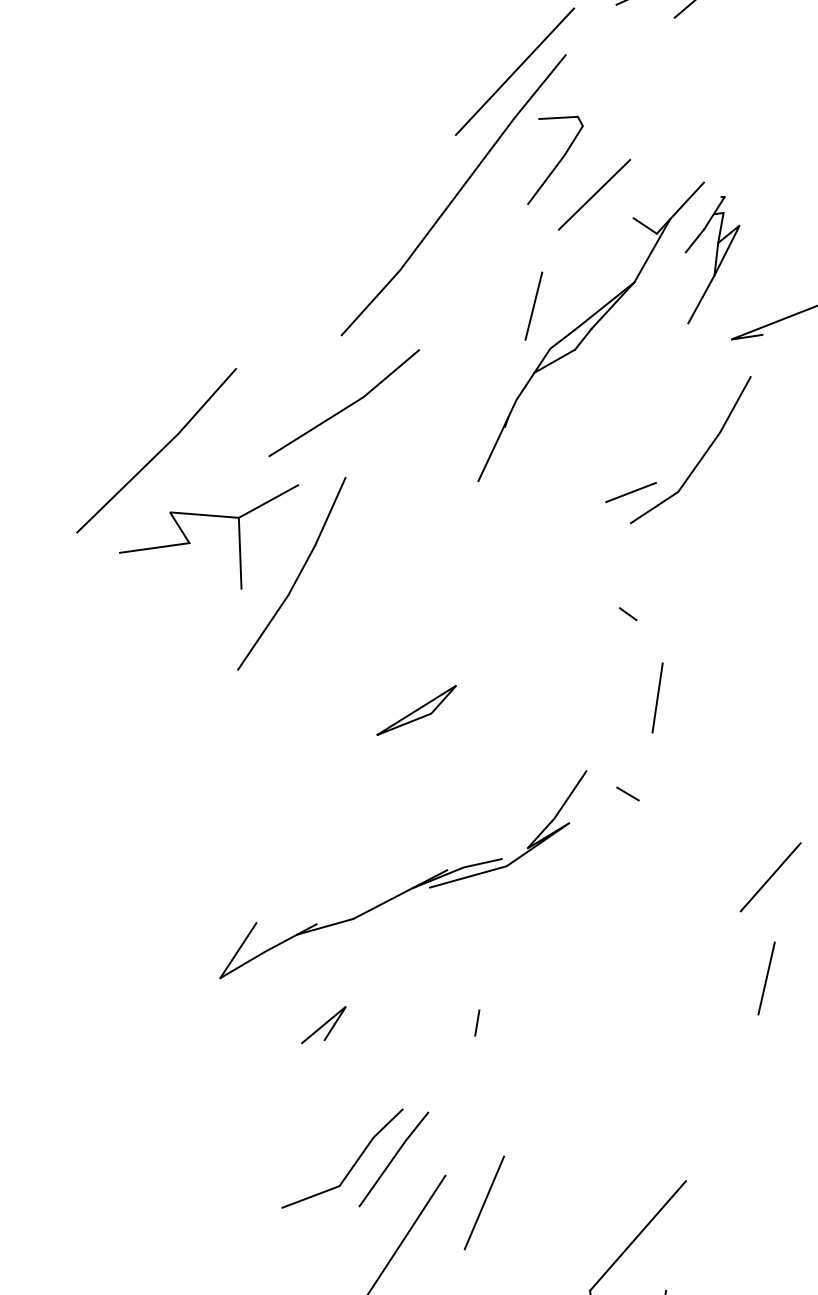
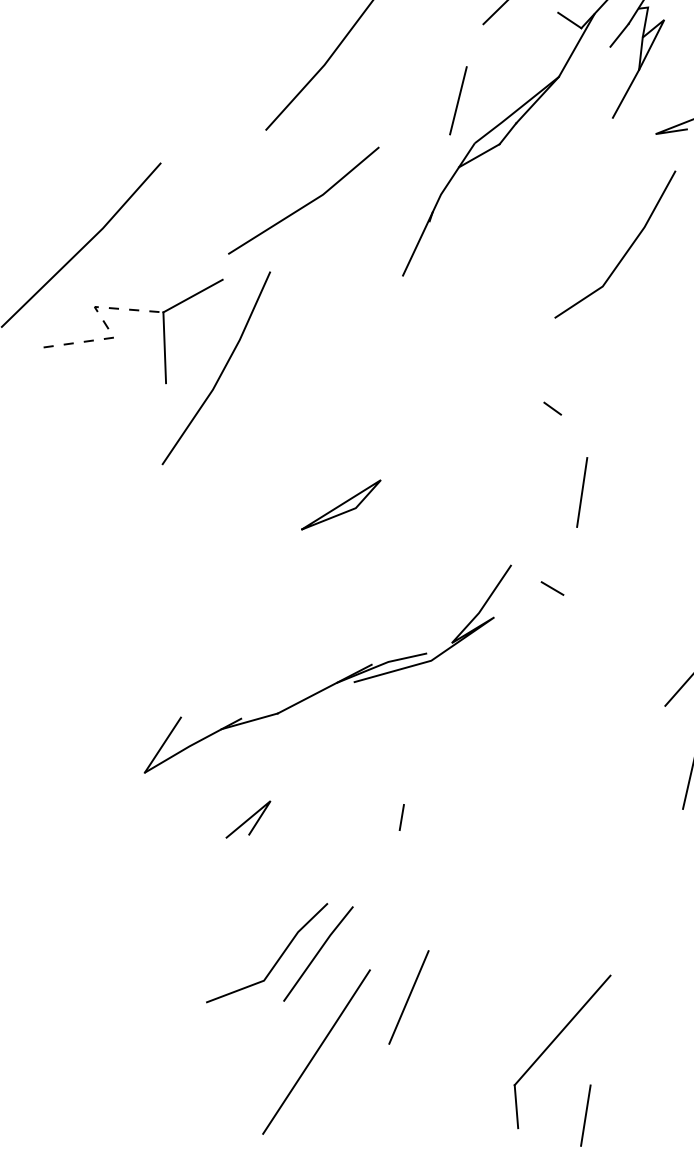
line: (346, 406) -> (306, 204), moved
line: (630, 492) -> (555, 287), removed
line: (180, 528) -> (105, 323), solid -> dashed

